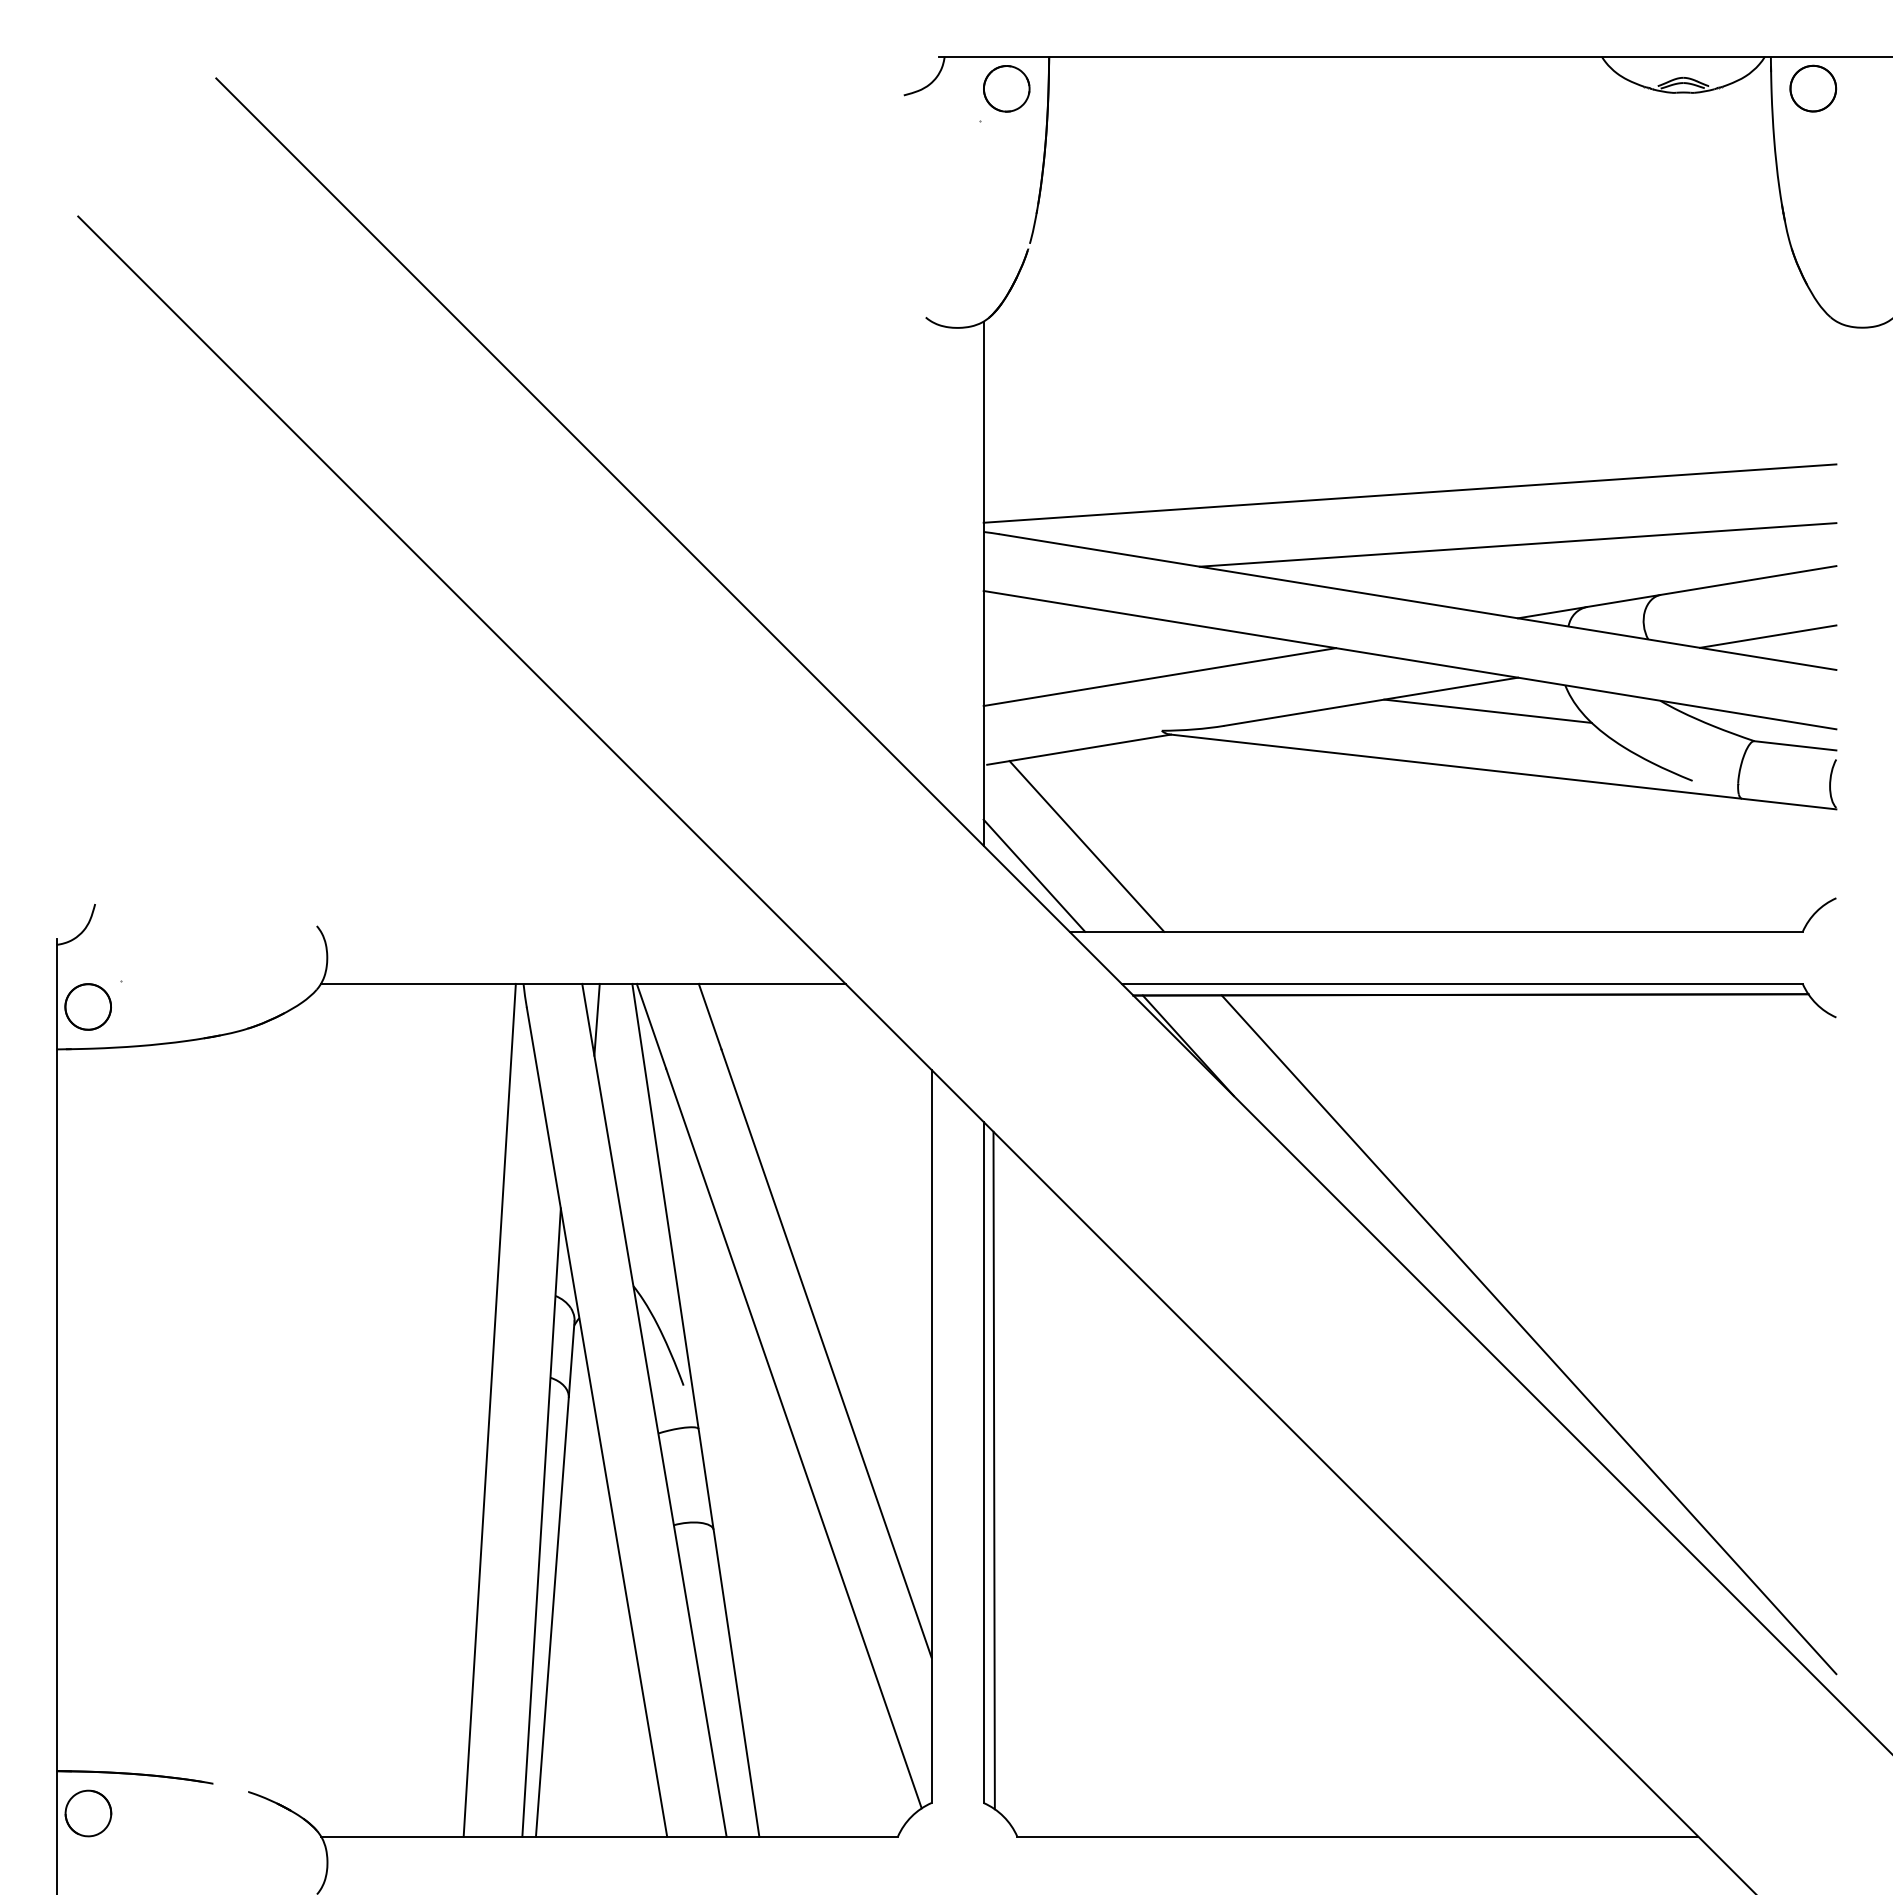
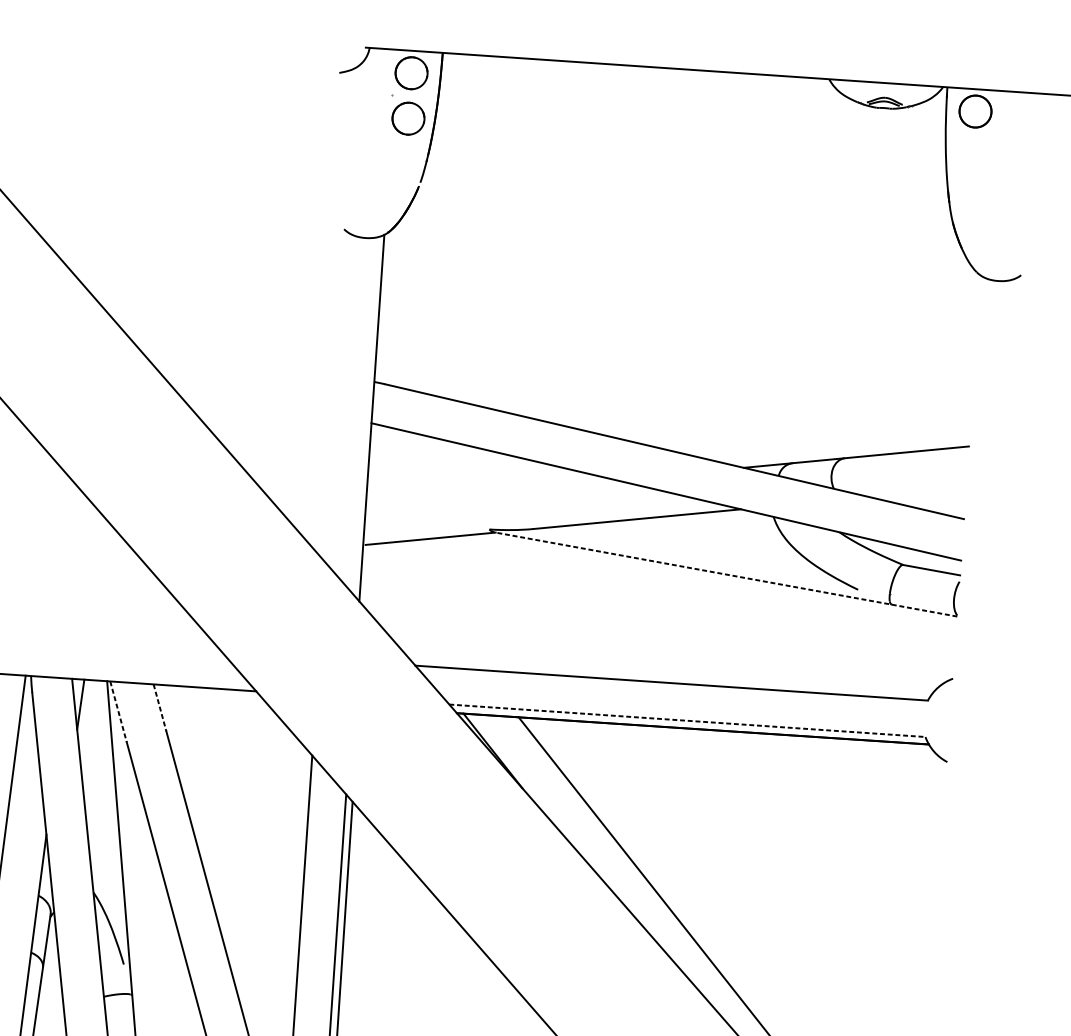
part: (1006, 153) -> (408, 118), added
line: (1409, 493) -> (673, 375), removed
line: (1517, 544) -> (746, 416), removed
line: (1767, 636) -> (917, 492), removed
line: (1159, 677) -> (490, 492), removed
line: (1487, 710) -> (718, 530), removed
line: (1502, 771) -> (725, 574), solid -> dashed
line: (1086, 846) -> (431, 606), removed
line: (1034, 875) -> (393, 624), removed
line: (1462, 983) -> (687, 720), solid -> dashed
line: (710, 1016) -> (160, 707), solid -> dashed
line: (651, 1026) -> (118, 711), solid -> dashed

